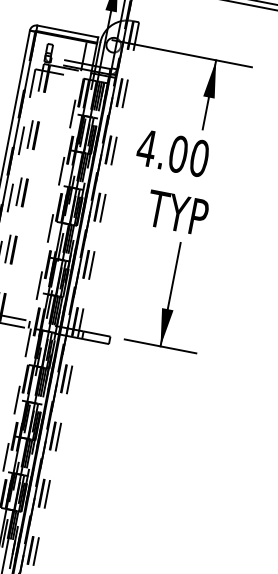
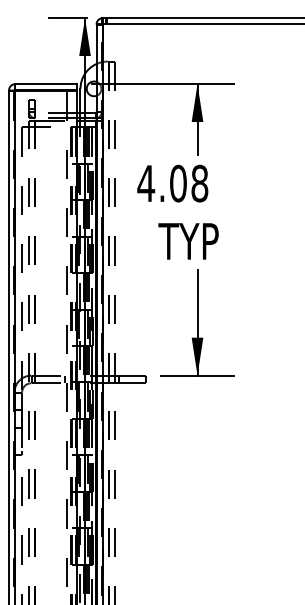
text: (199, 158) -> (199, 183), 4.00 -> 4.08

